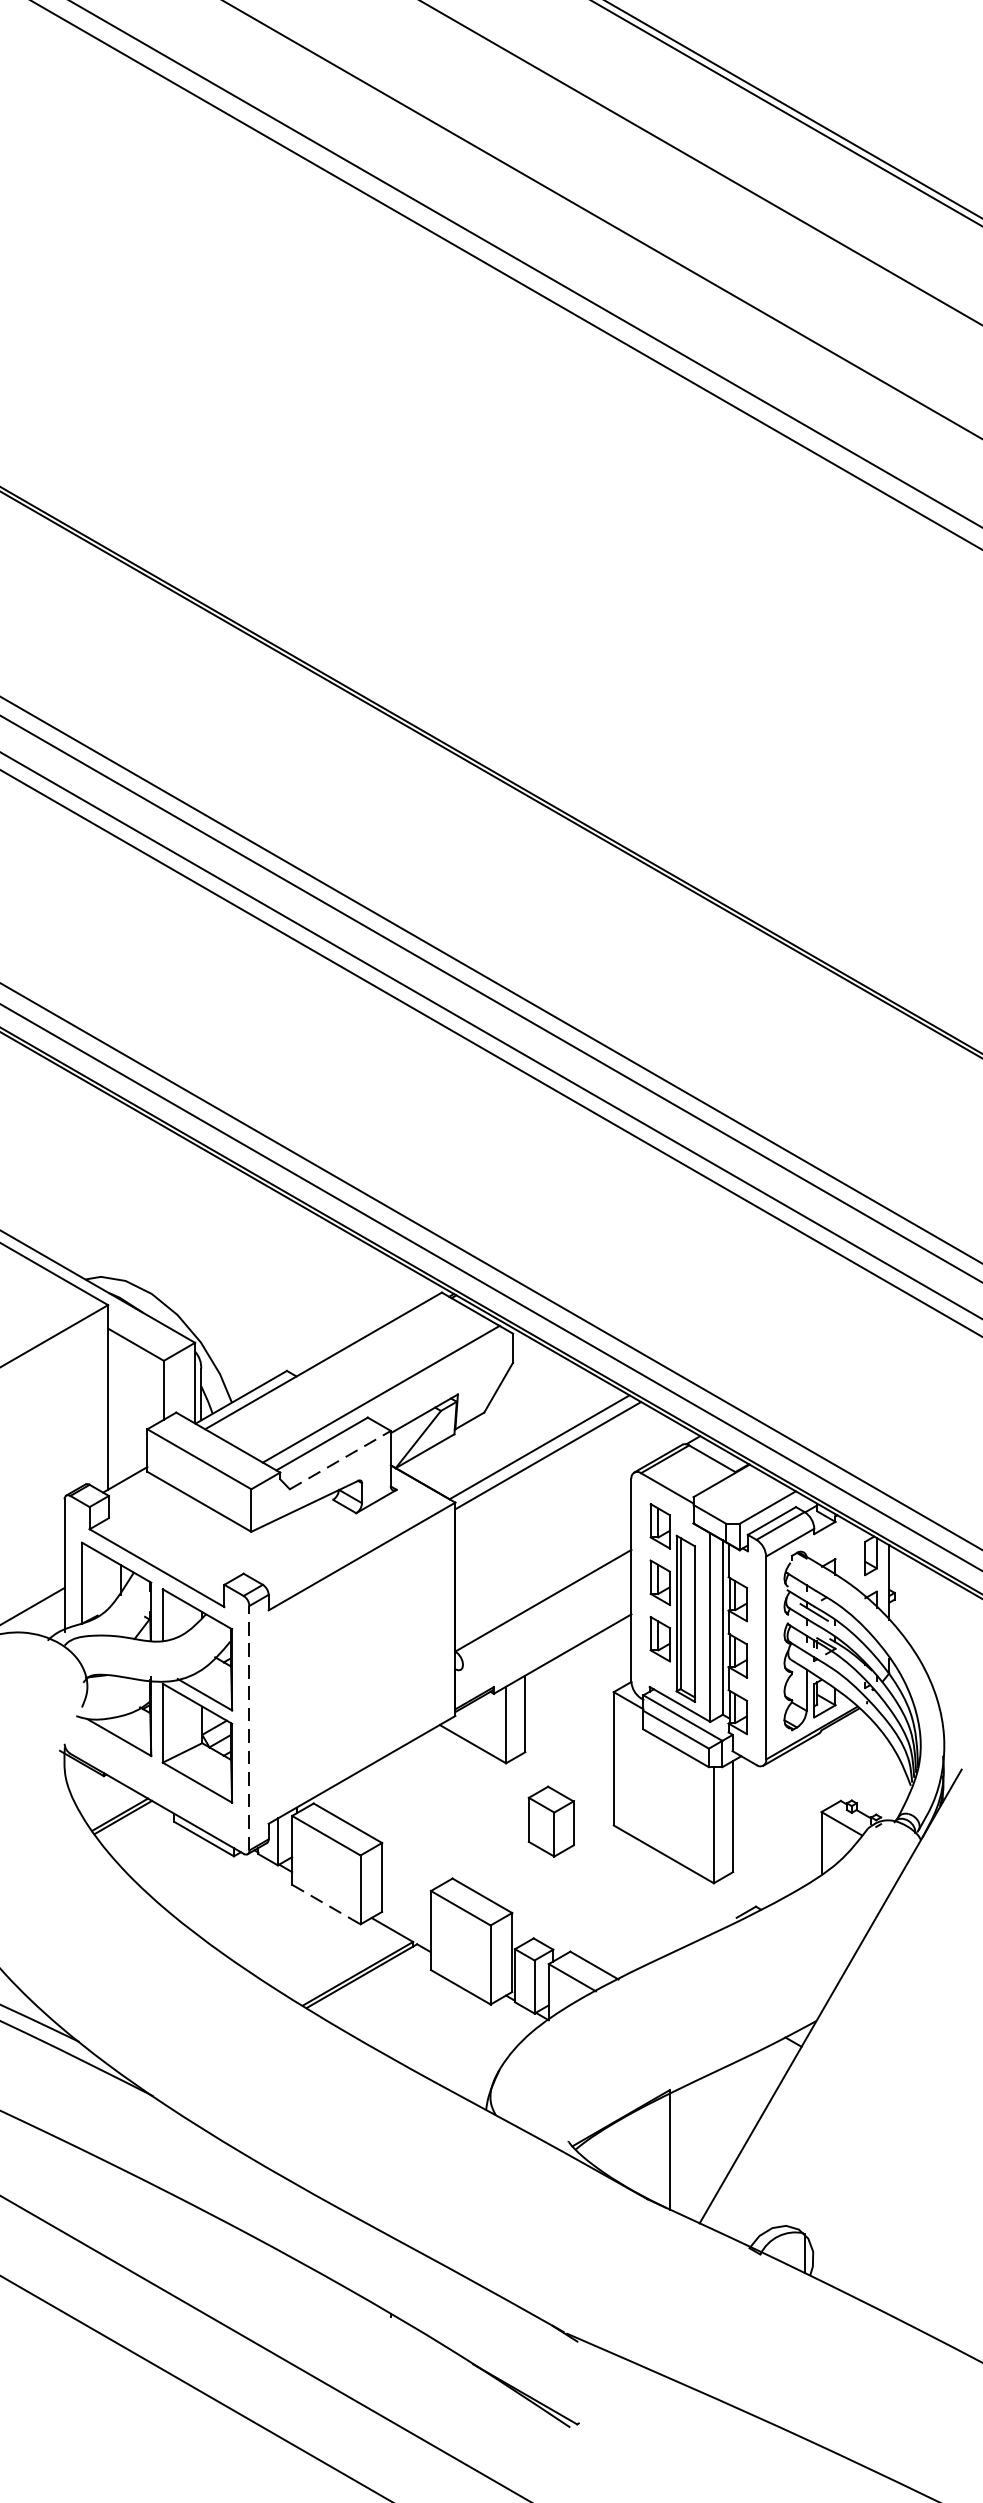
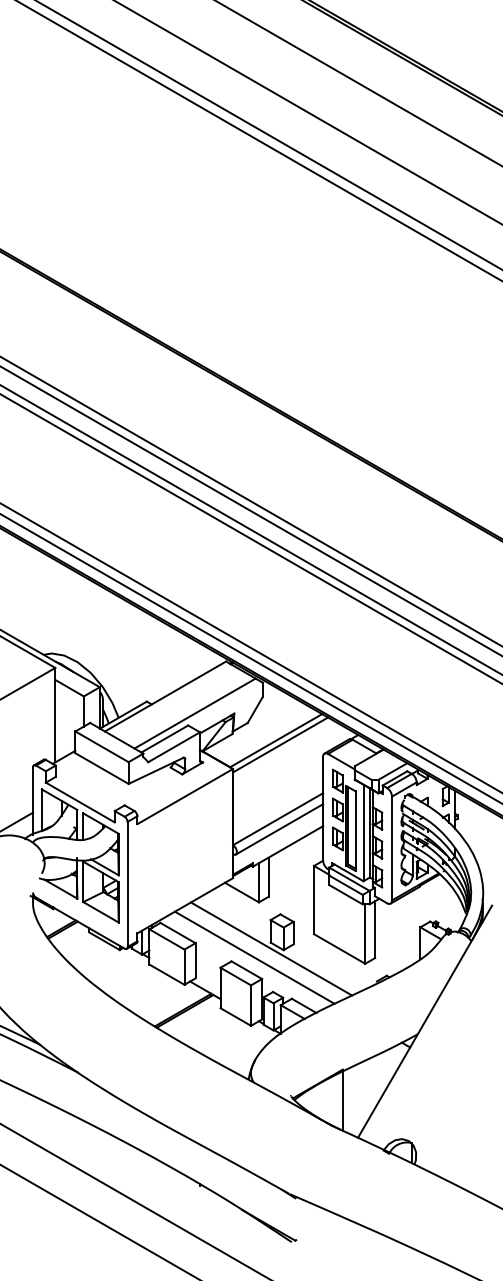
line: (341, 1460) -> (174, 747), dashed -> solid
line: (546, 1620) -> (279, 829), added
line: (249, 1728) -> (127, 884), dashed -> solid
line: (530, 1853) -> (271, 948), added
line: (497, 1870) -> (254, 957), added
line: (327, 1904) -> (167, 974), dashed -> solid

